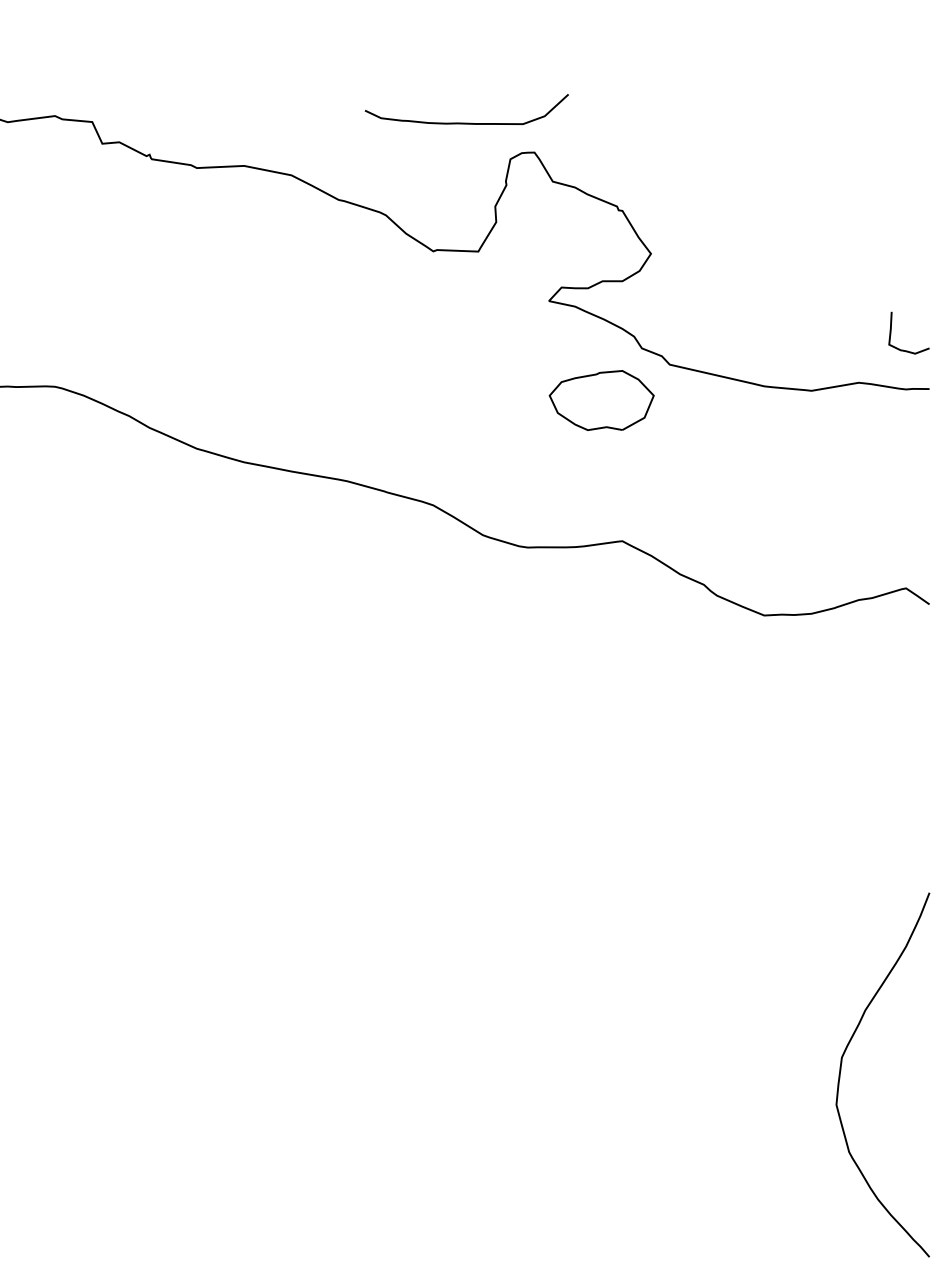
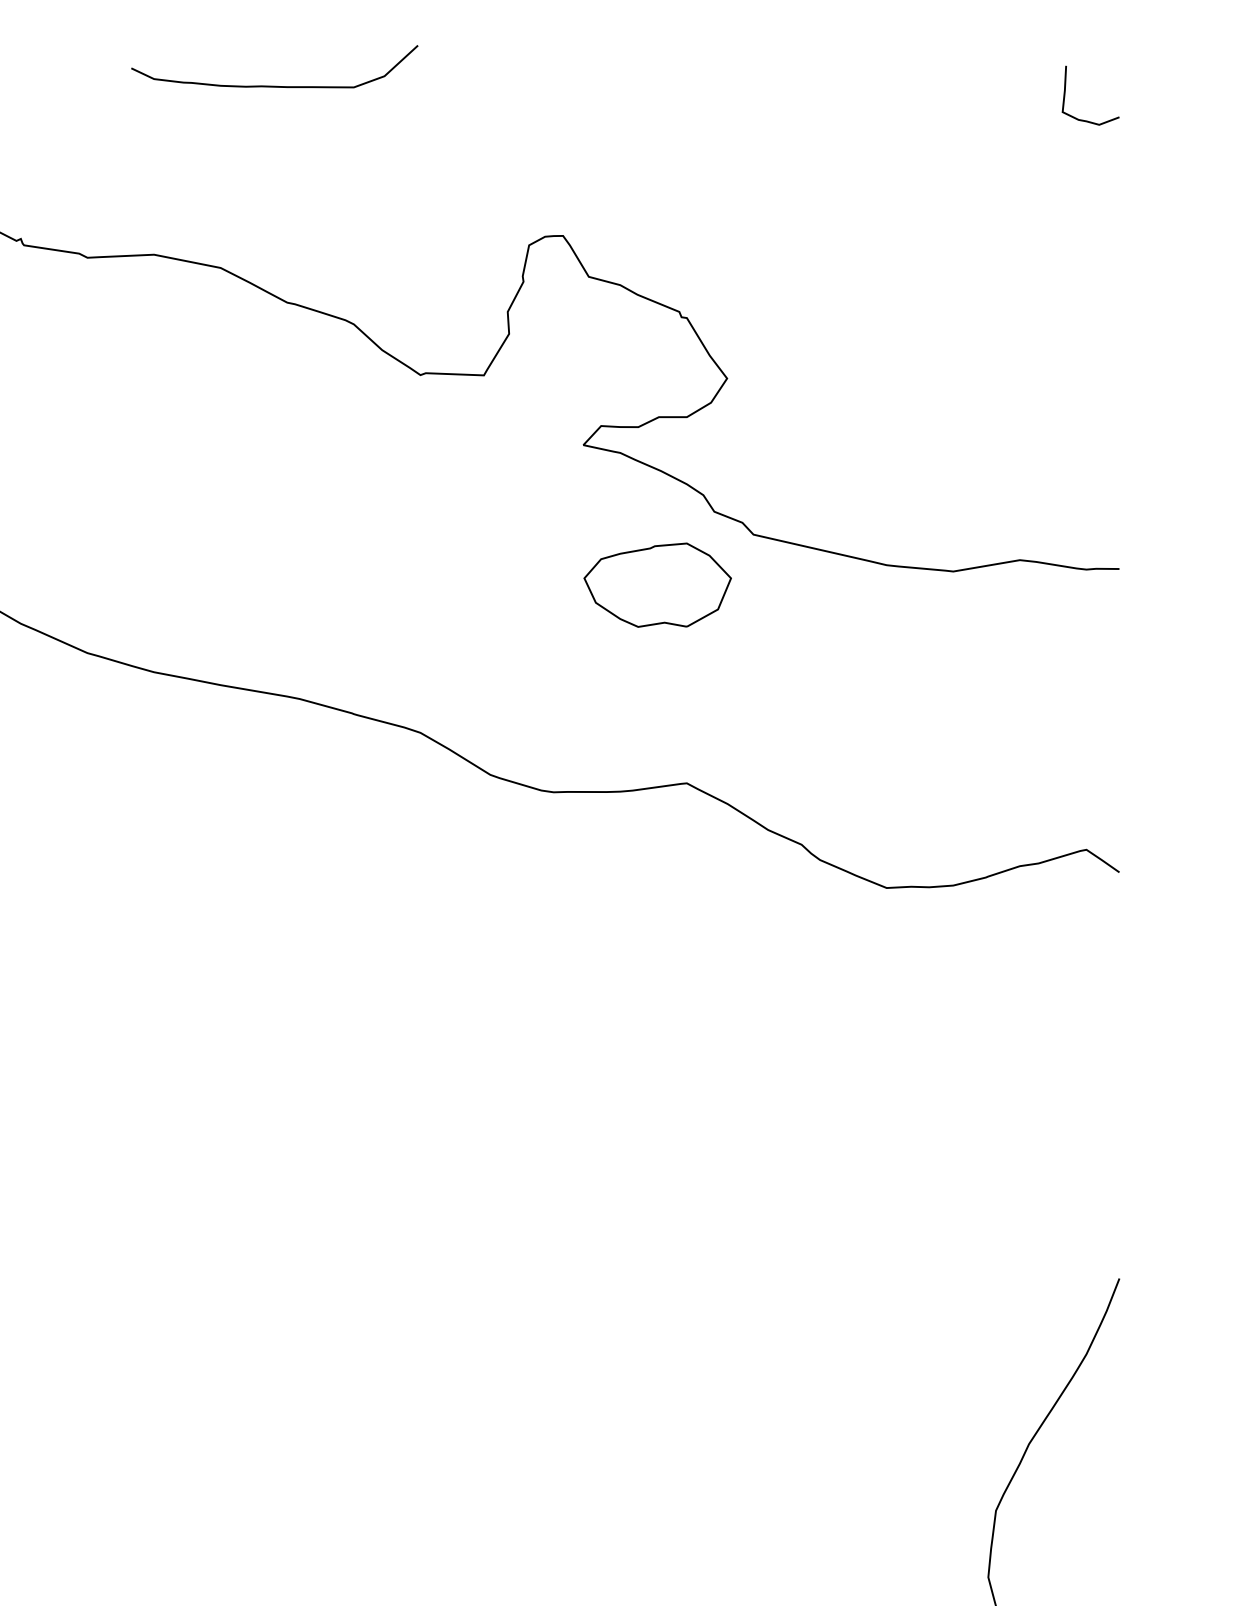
curve: (466, 122) -> (274, 85), moved
curve: (891, 332) -> (1065, 94), moved

